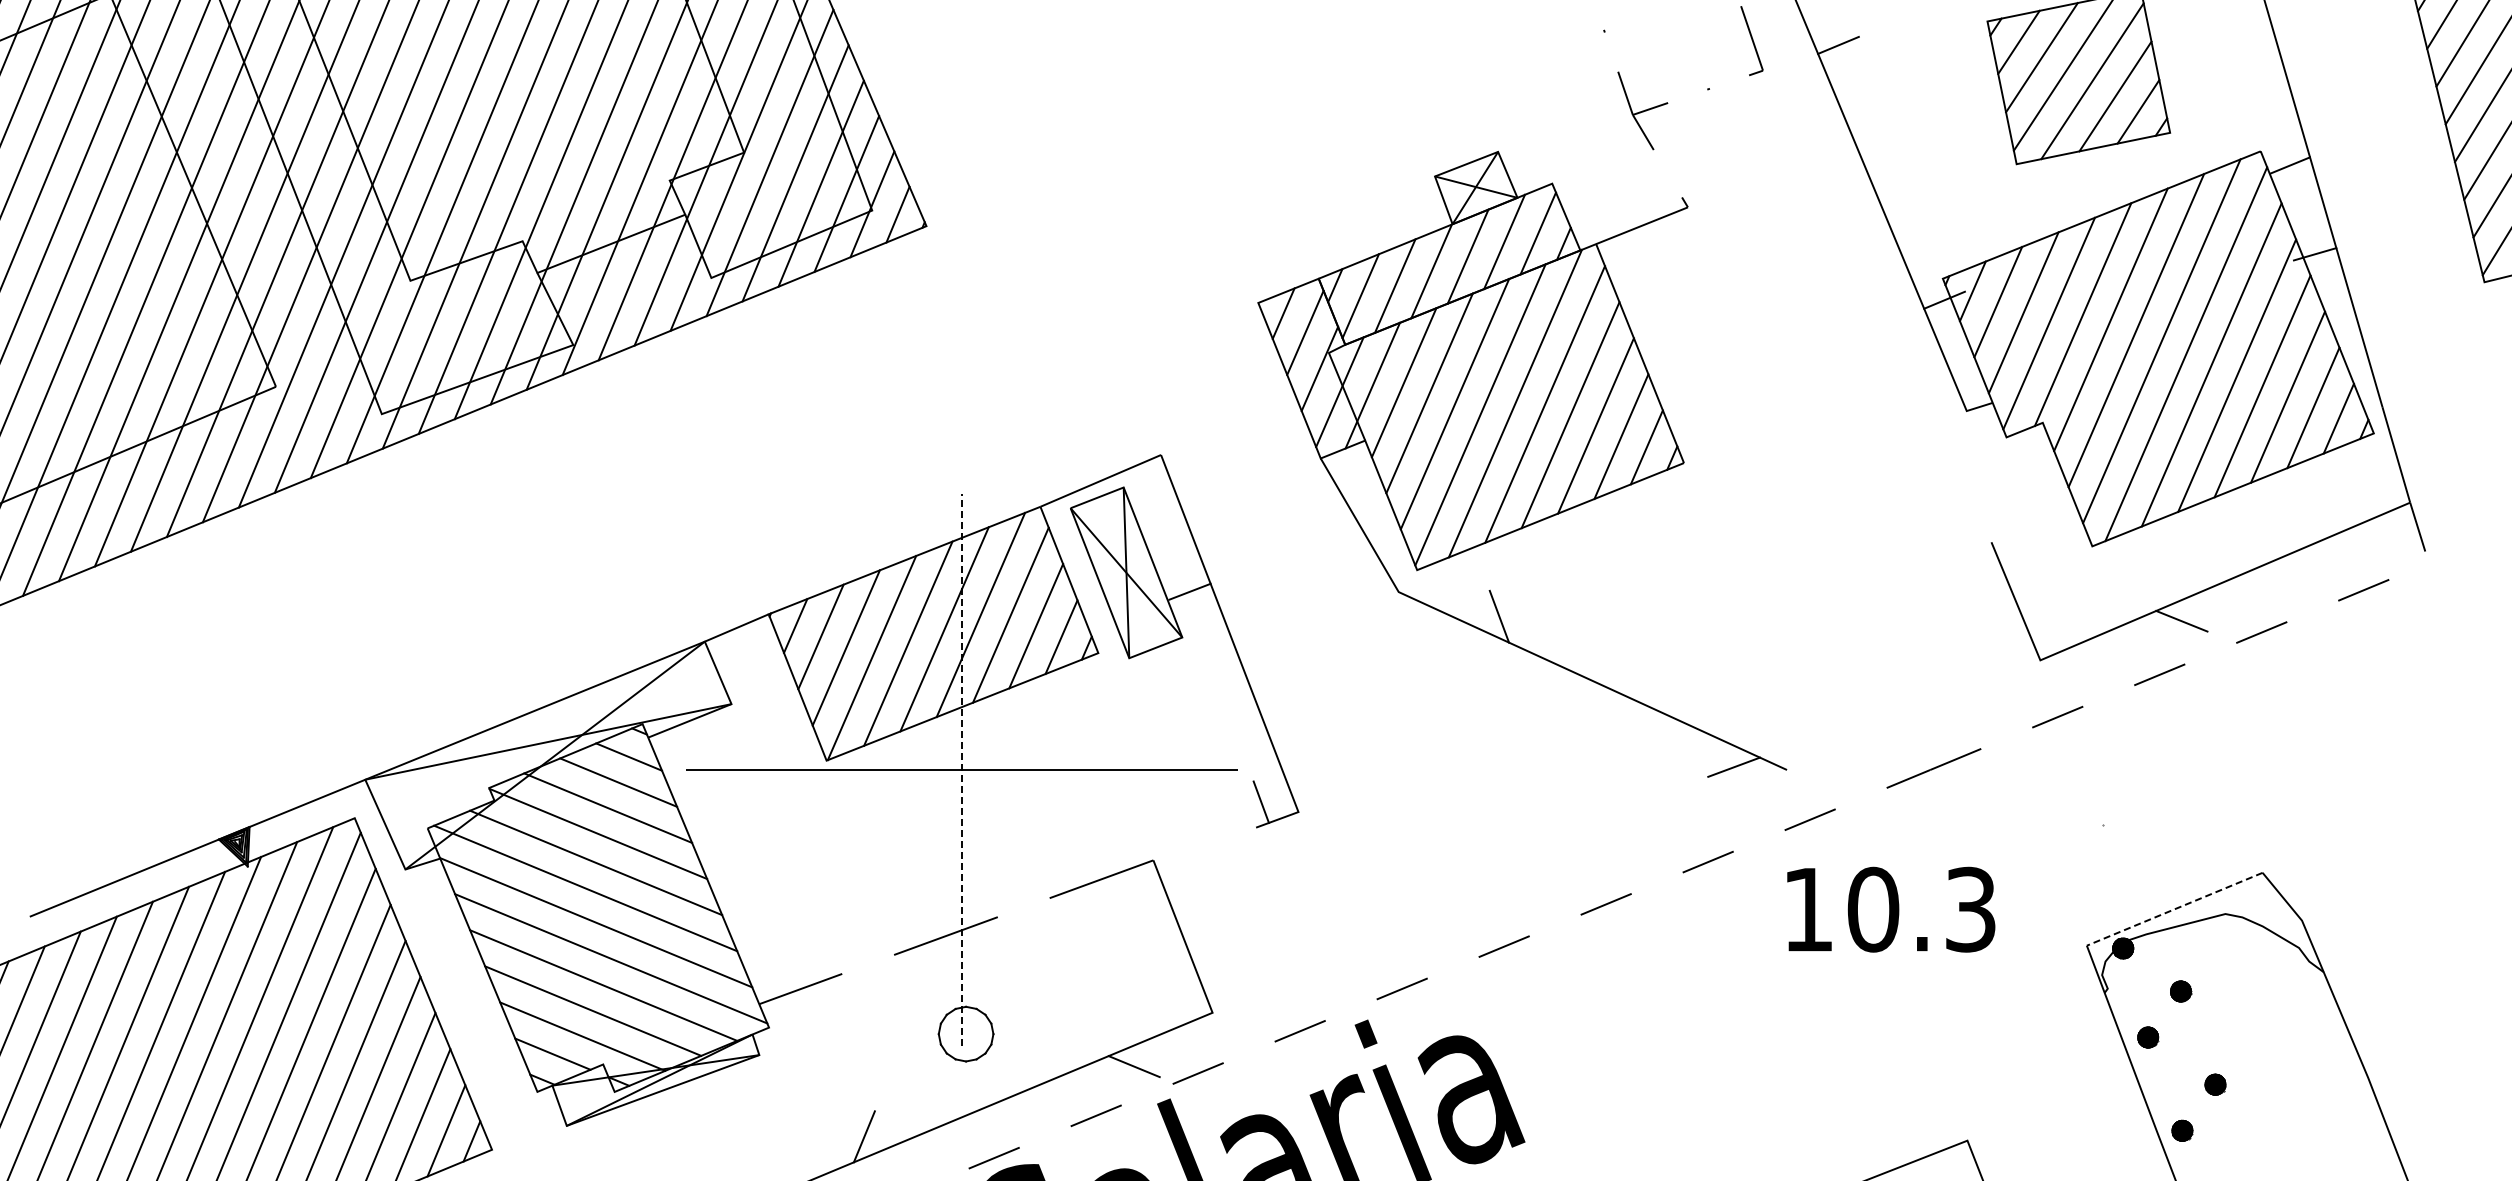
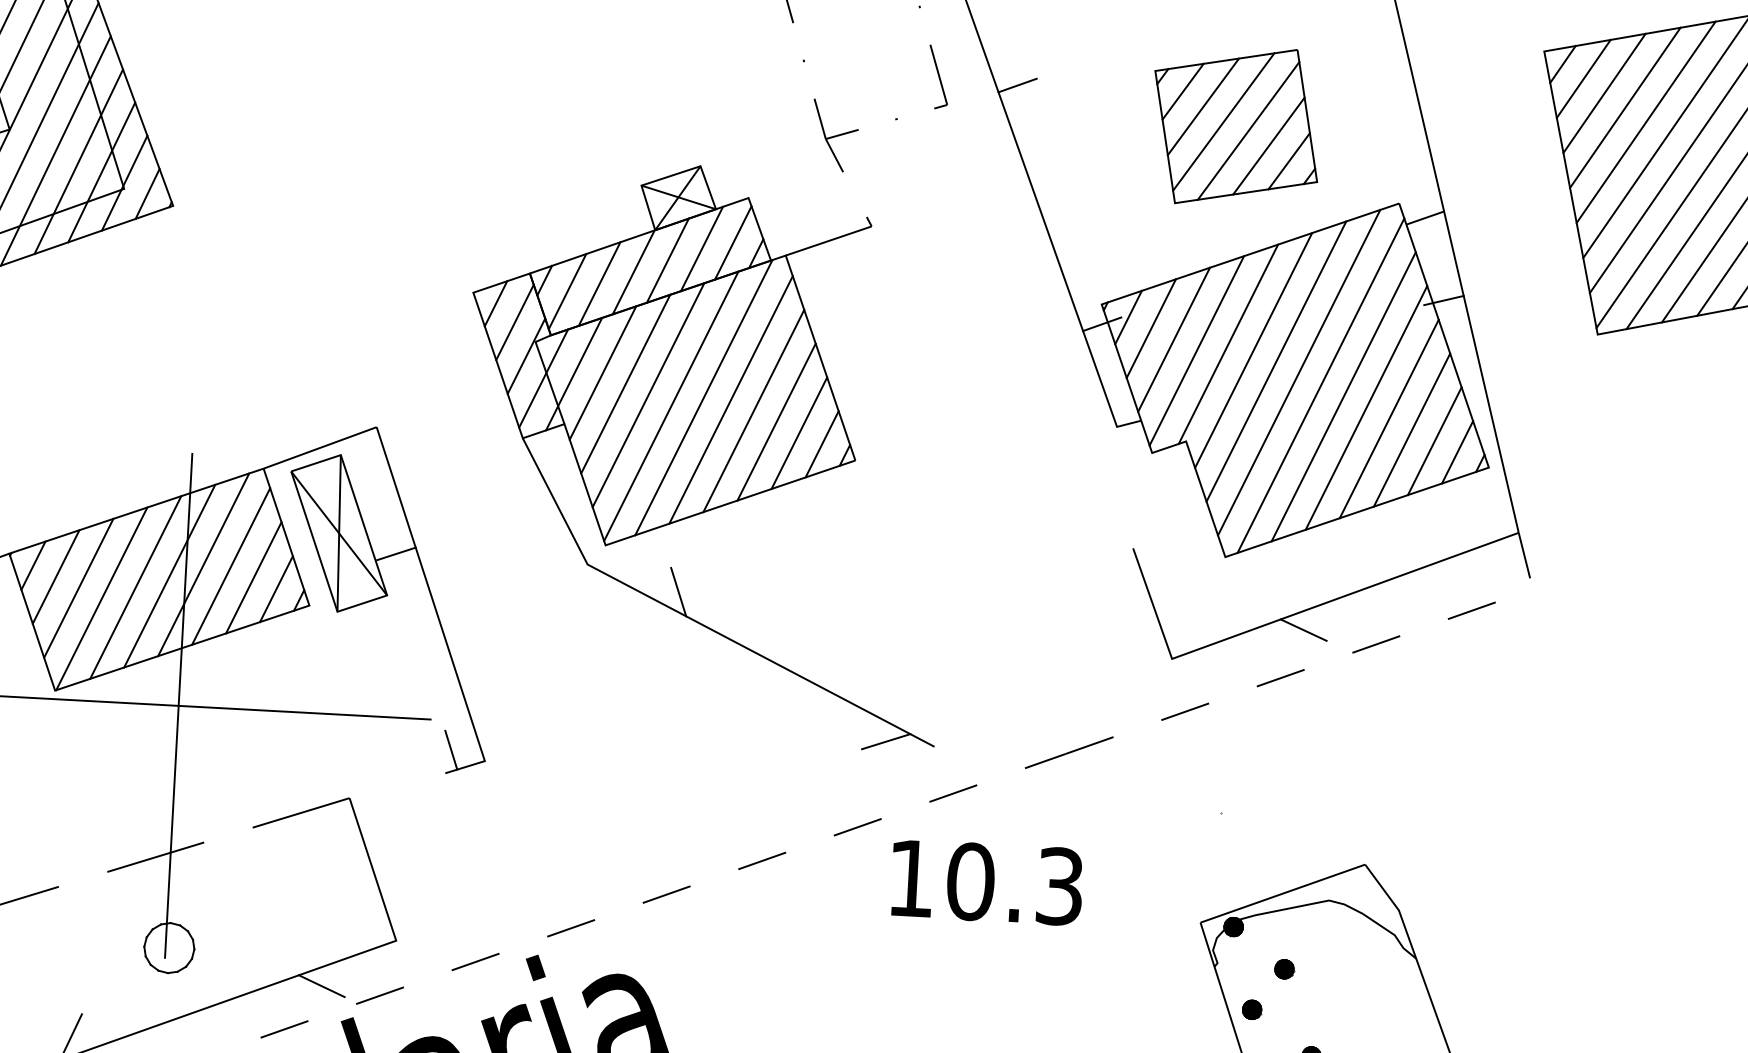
line: (961, 769) -> (178, 705), dashed -> solid
text: (1891, 909) -> (987, 882), moved
line: (2174, 909) -> (1282, 893), dashed -> solid

